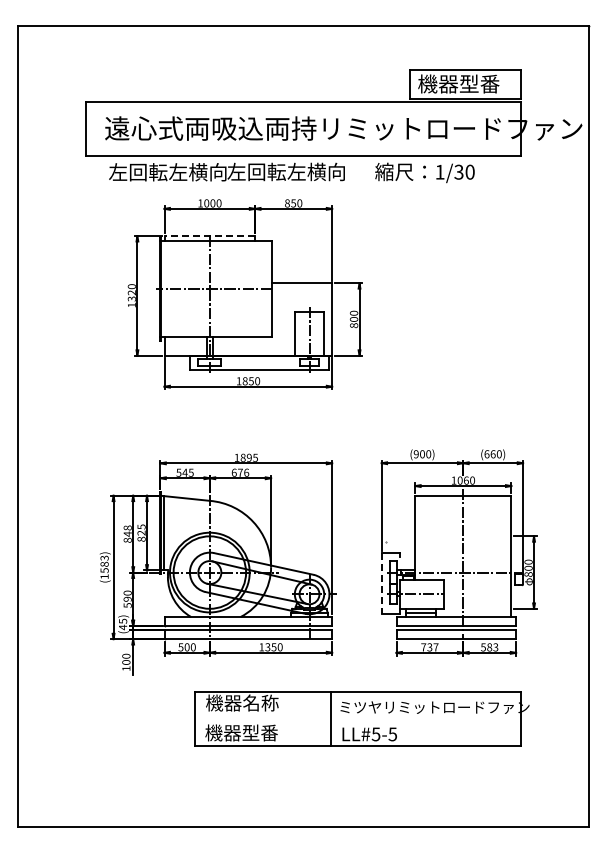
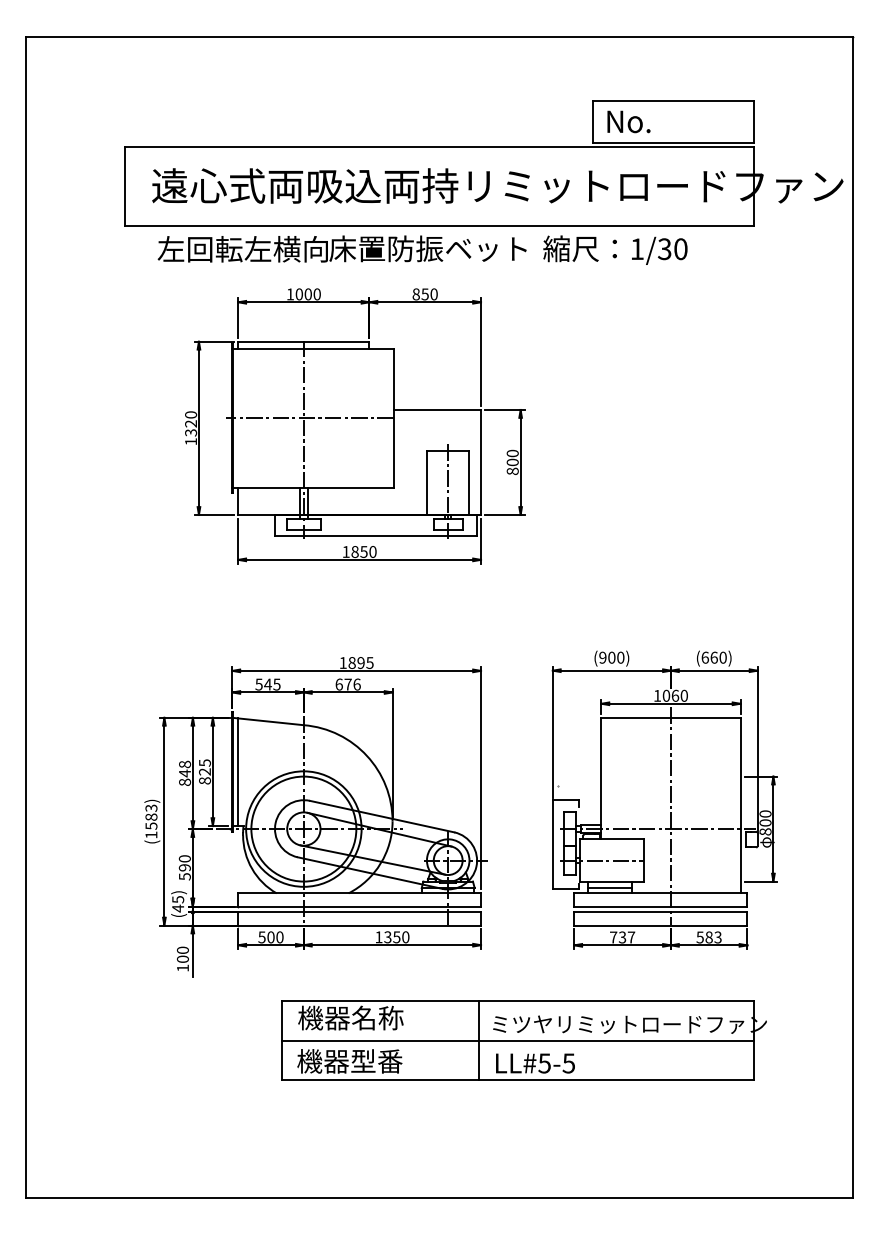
text: (458, 83) -> (664, 120), 機器型番 -> No.
text: (295, 171) -> (427, 248), 左回転左横向 -> 床置防振ベット
line: (209, 236) -> (303, 342), dashed -> solid
line: (381, 583) -> (552, 844), dashed -> solid
line: (357, 718) -> (517, 1040), added

